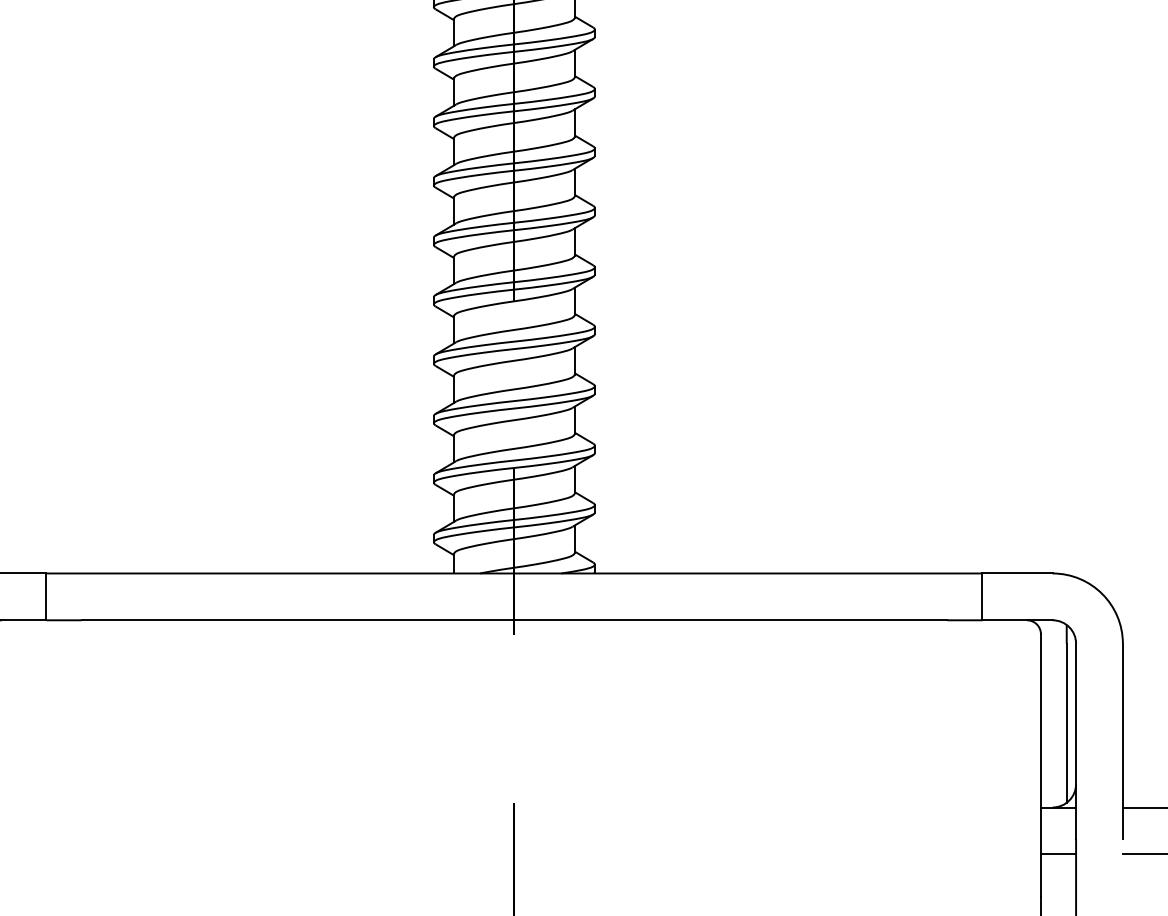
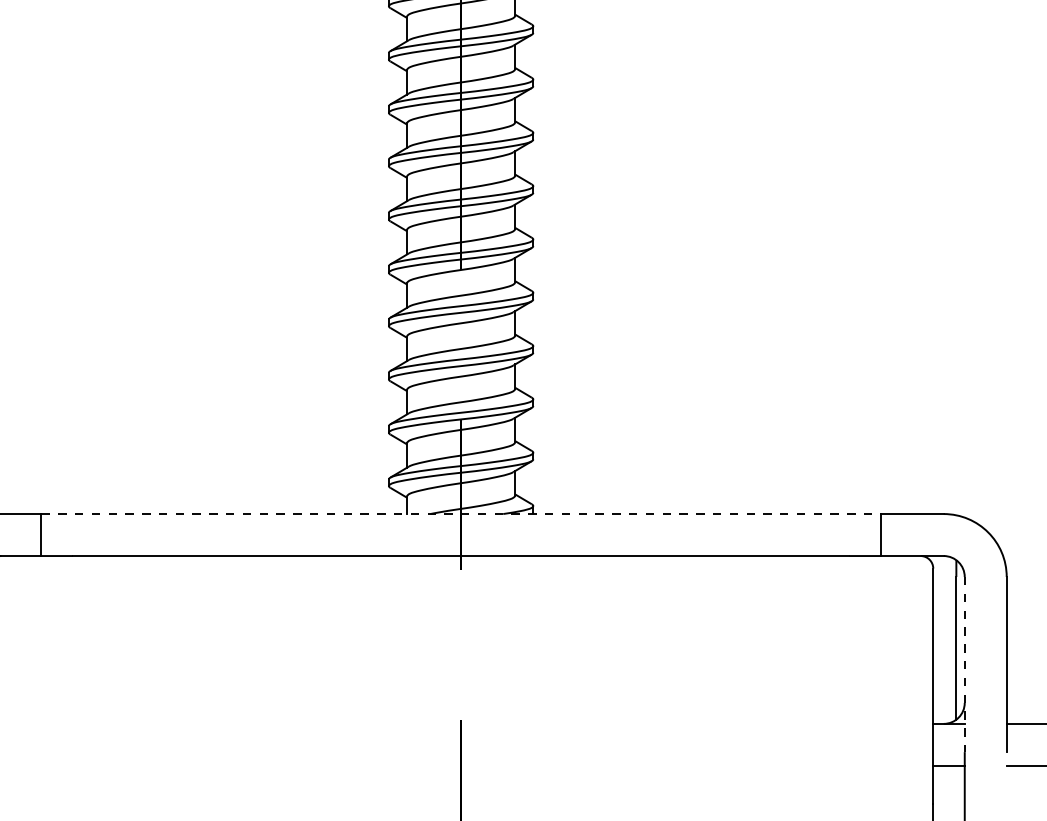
arc: (514, 573) -> (461, 514), solid -> dashed
line: (1075, 741) -> (964, 664), solid -> dashed

